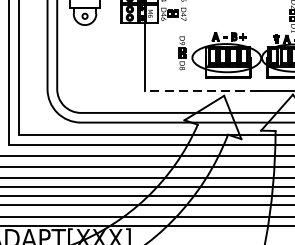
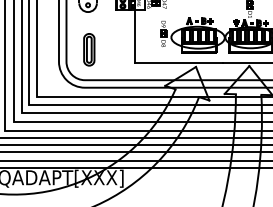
part: (86, 73) -> (89, 49), added
line: (201, 91) -> (178, 63), dashed -> solid

